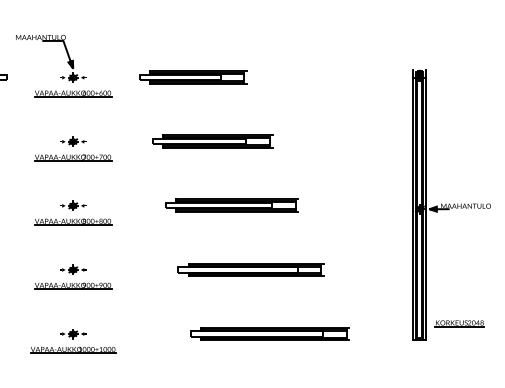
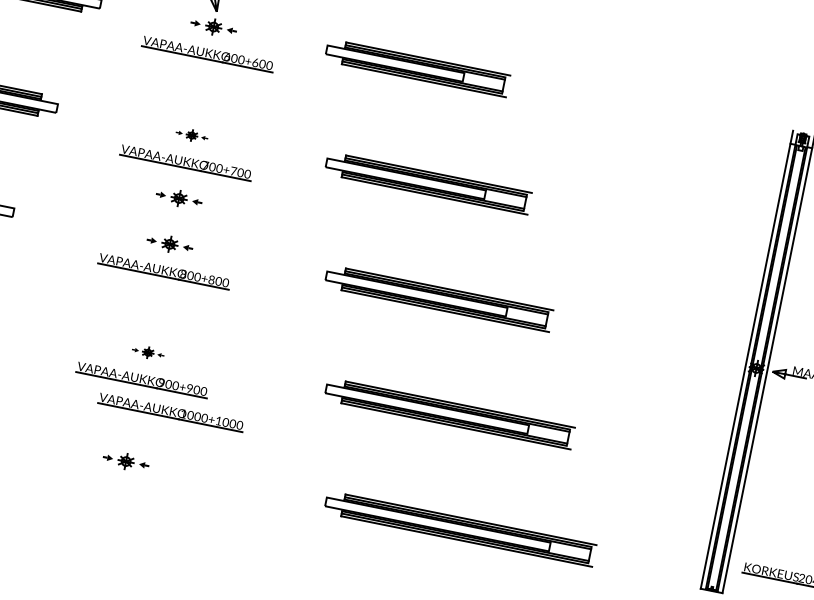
part: (73, 141) -> (192, 135), size x0.7
part: (73, 178) -> (179, 197), added
part: (73, 269) -> (148, 352), size x0.7
part: (73, 350) -> (171, 413), moved

